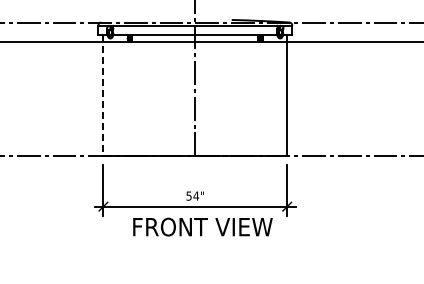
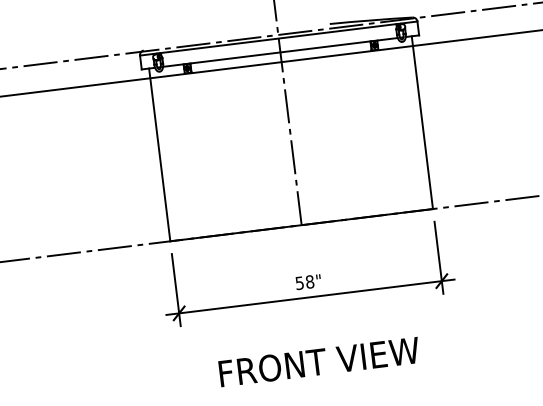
line: (103, 96) -> (159, 155), dashed -> solid
text: (195, 195) -> (308, 281), 54" -> 58"
text: (202, 226) -> (318, 361), moved

